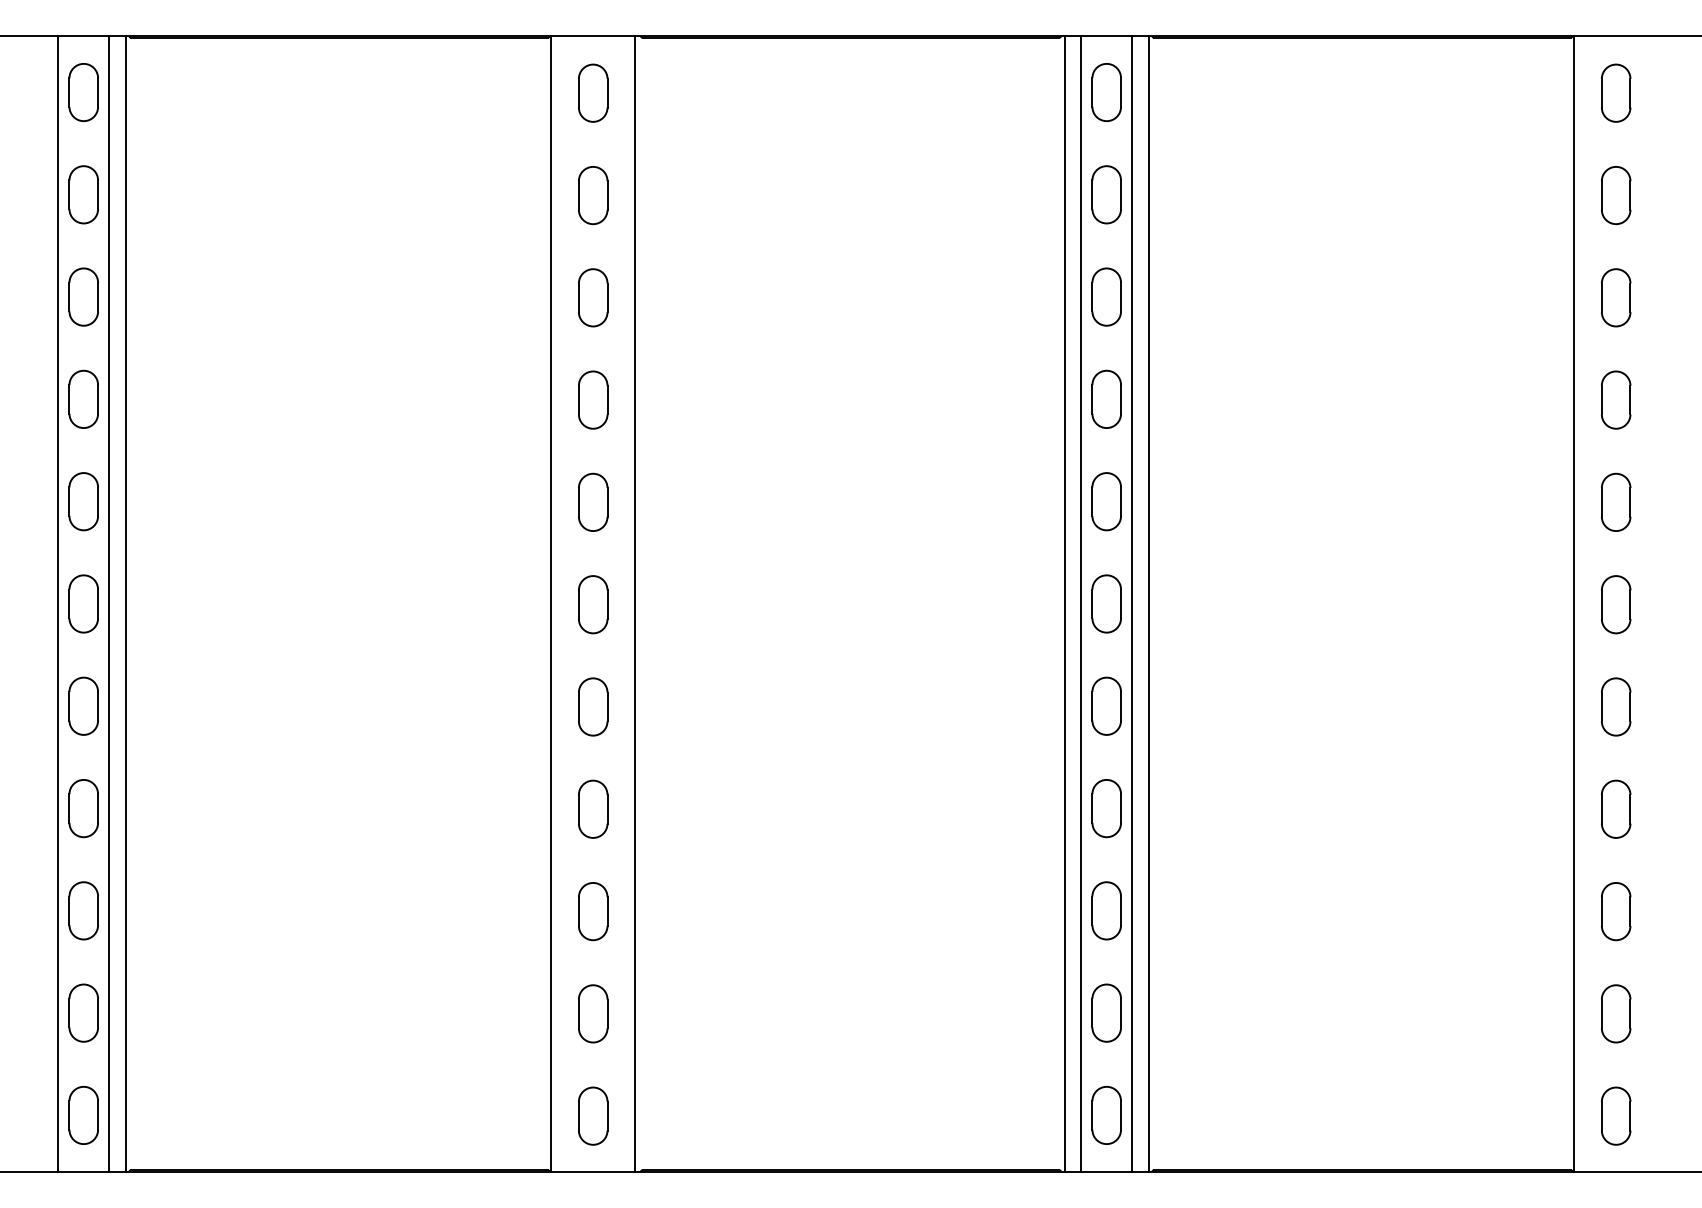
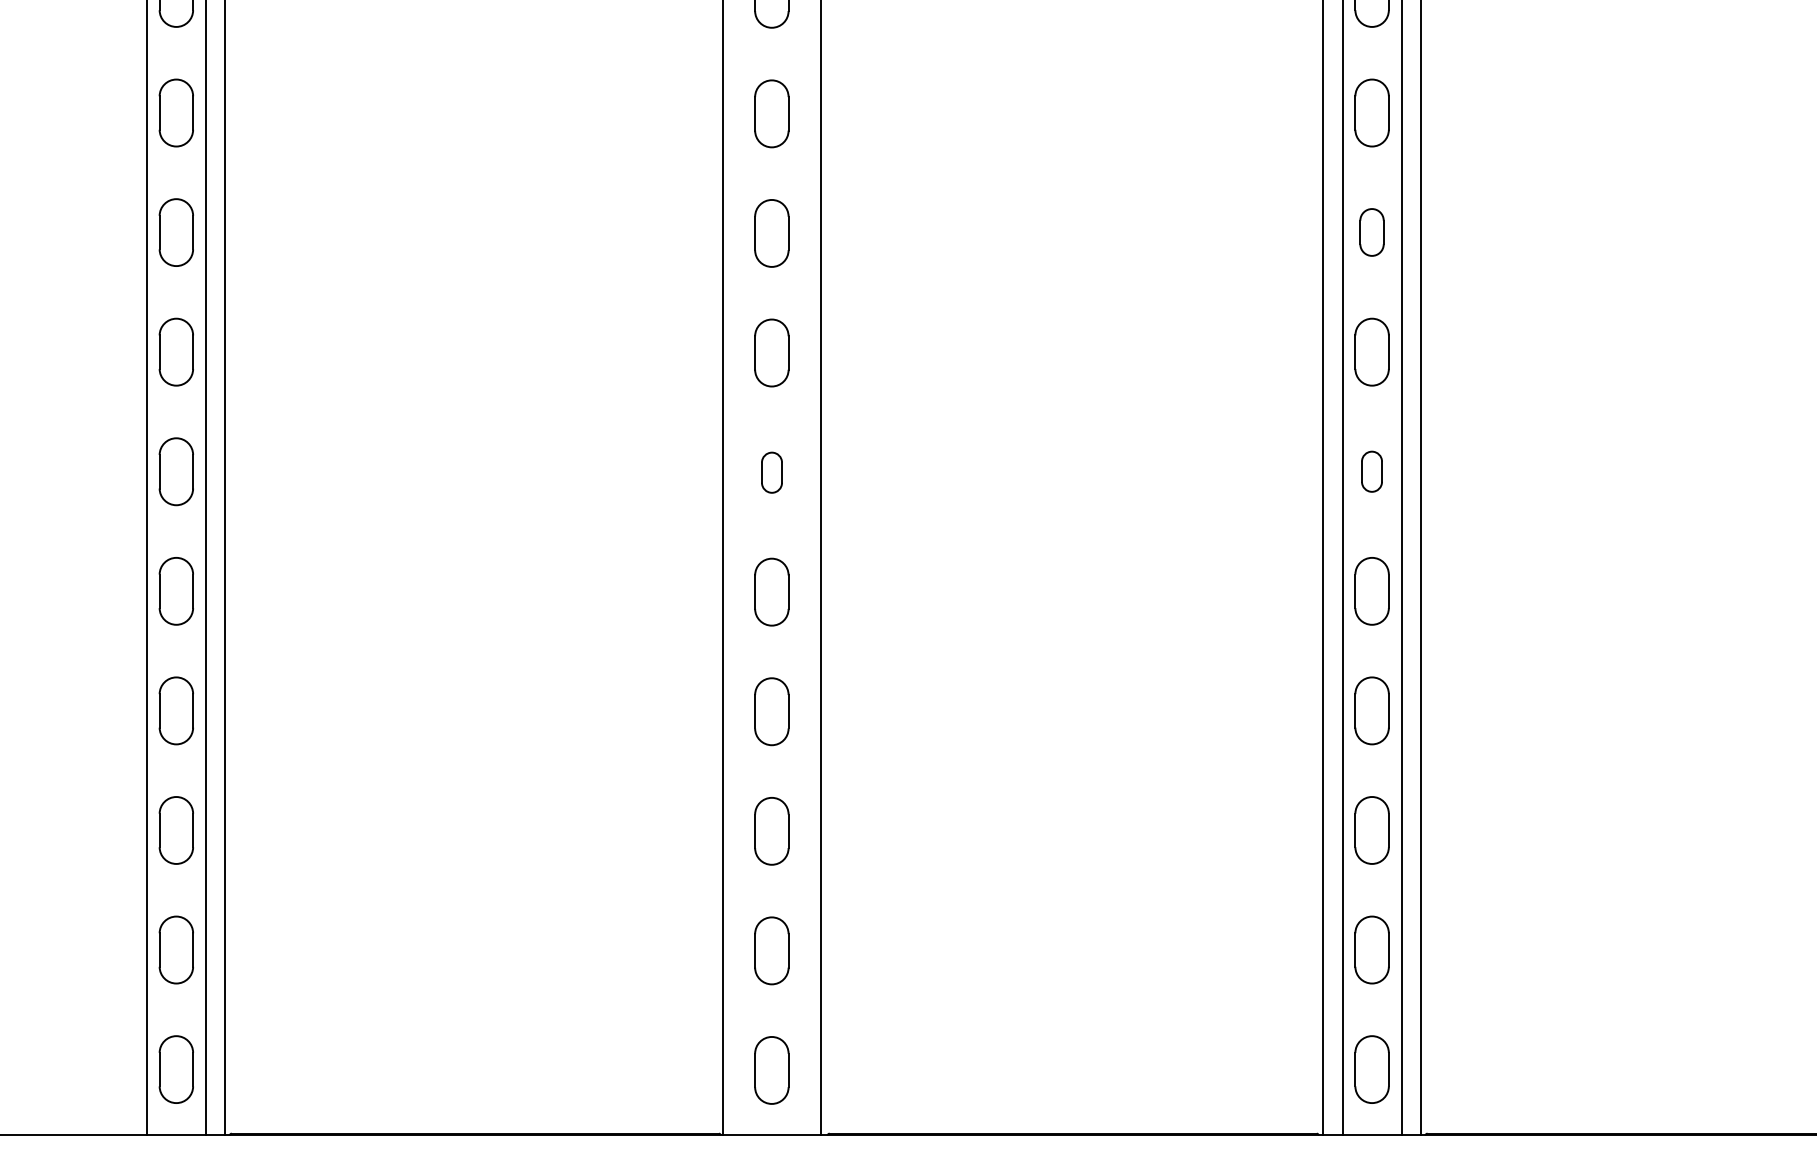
part: (1106, 398) -> (1371, 231), size x0.7
part: (1106, 603) -> (1371, 471), size x0.6
part: (593, 604) -> (772, 472), size x0.6

